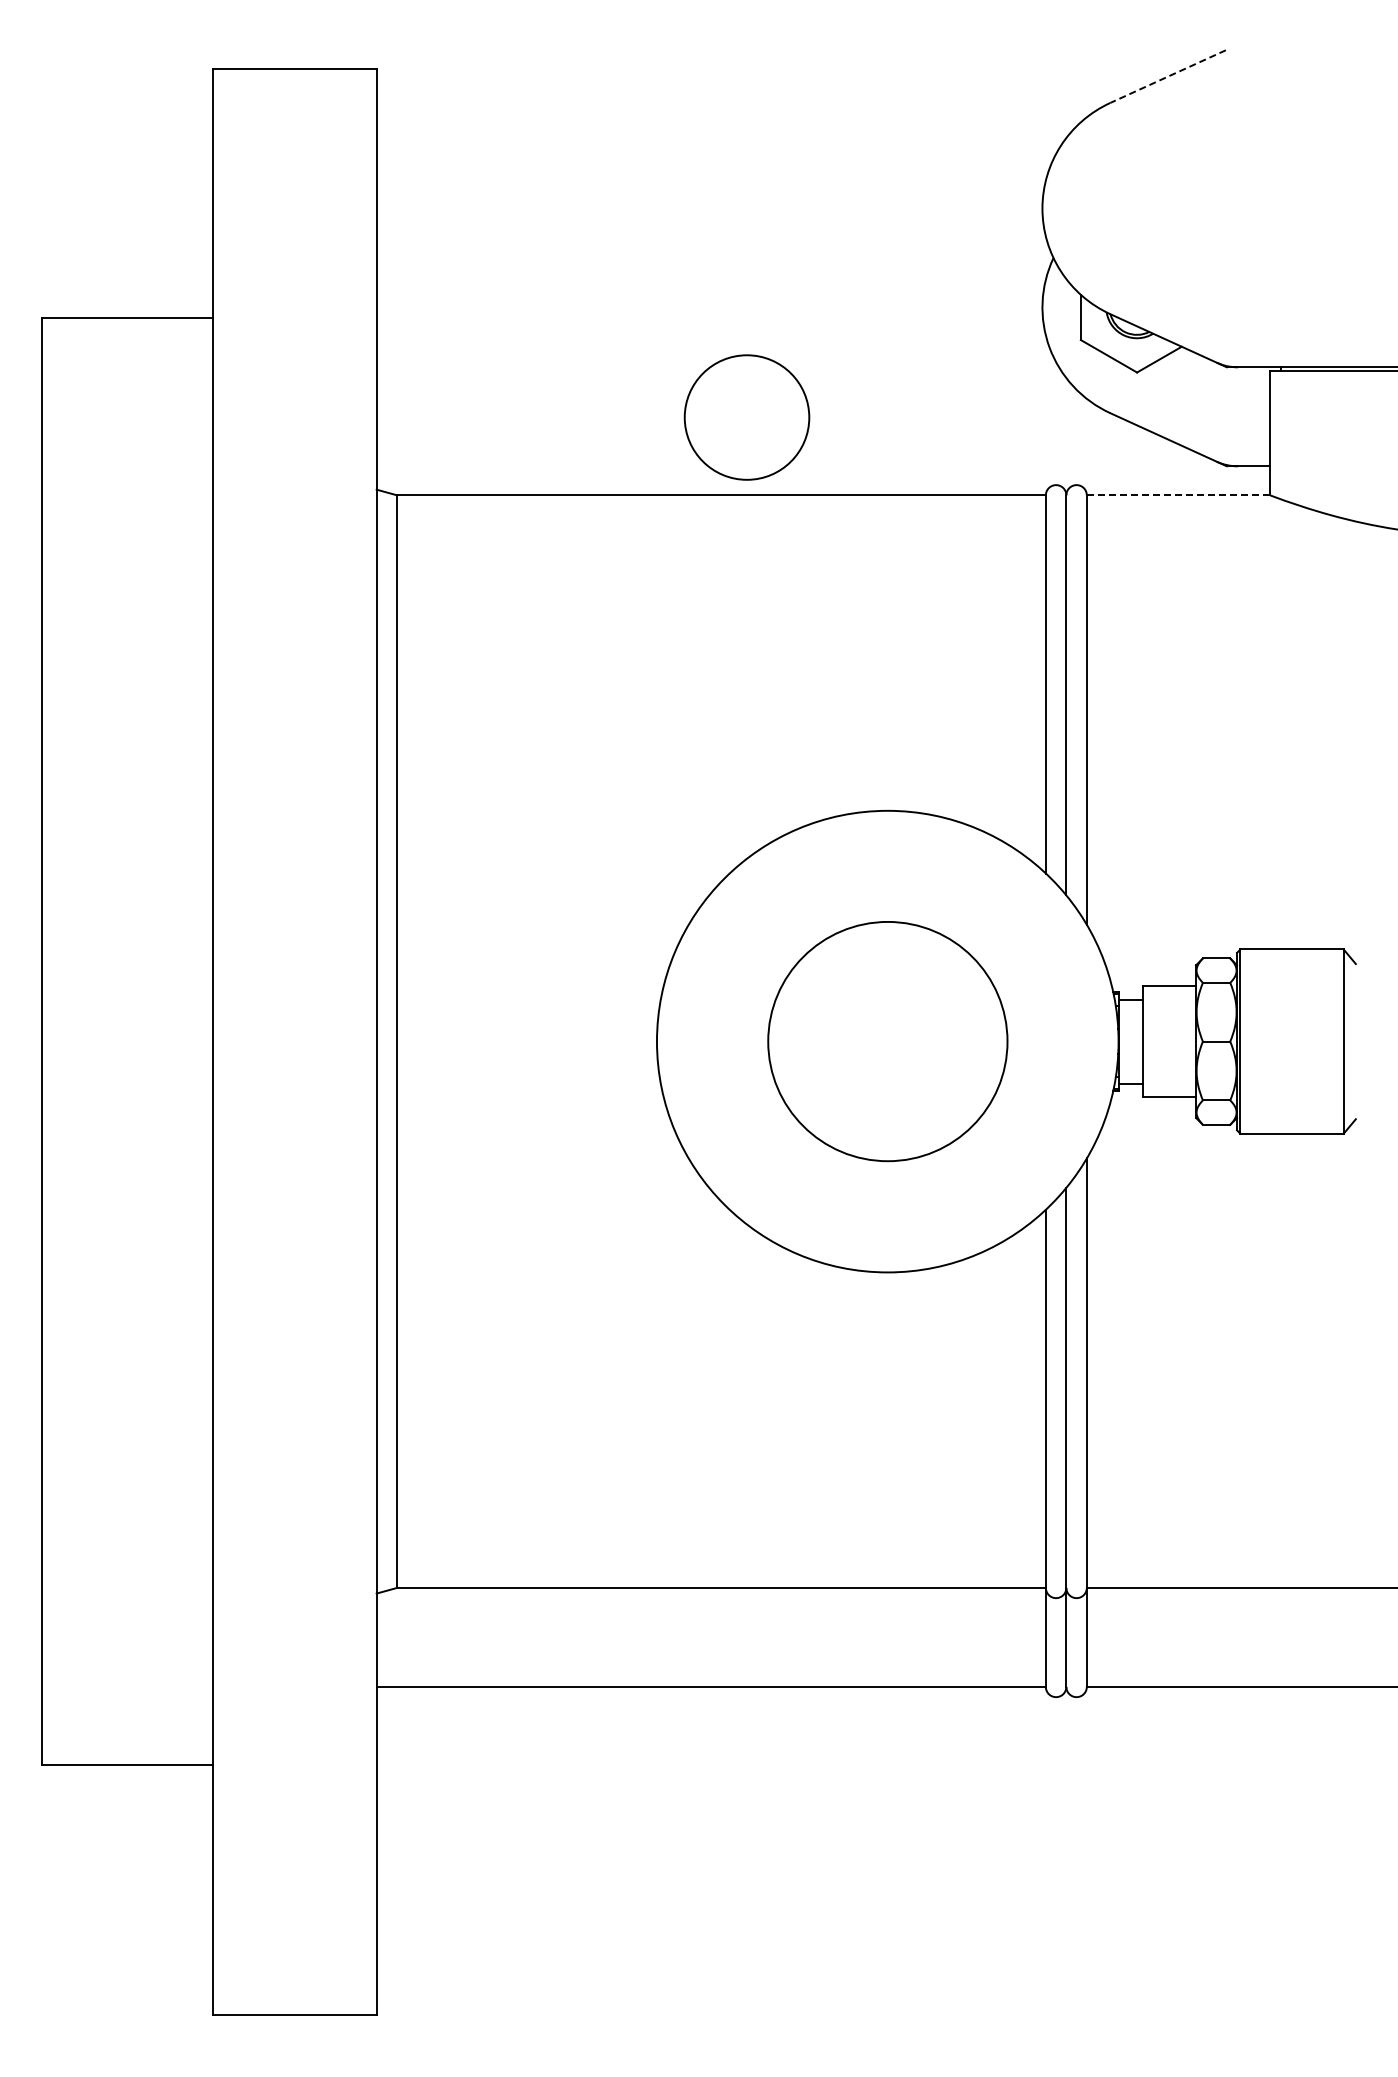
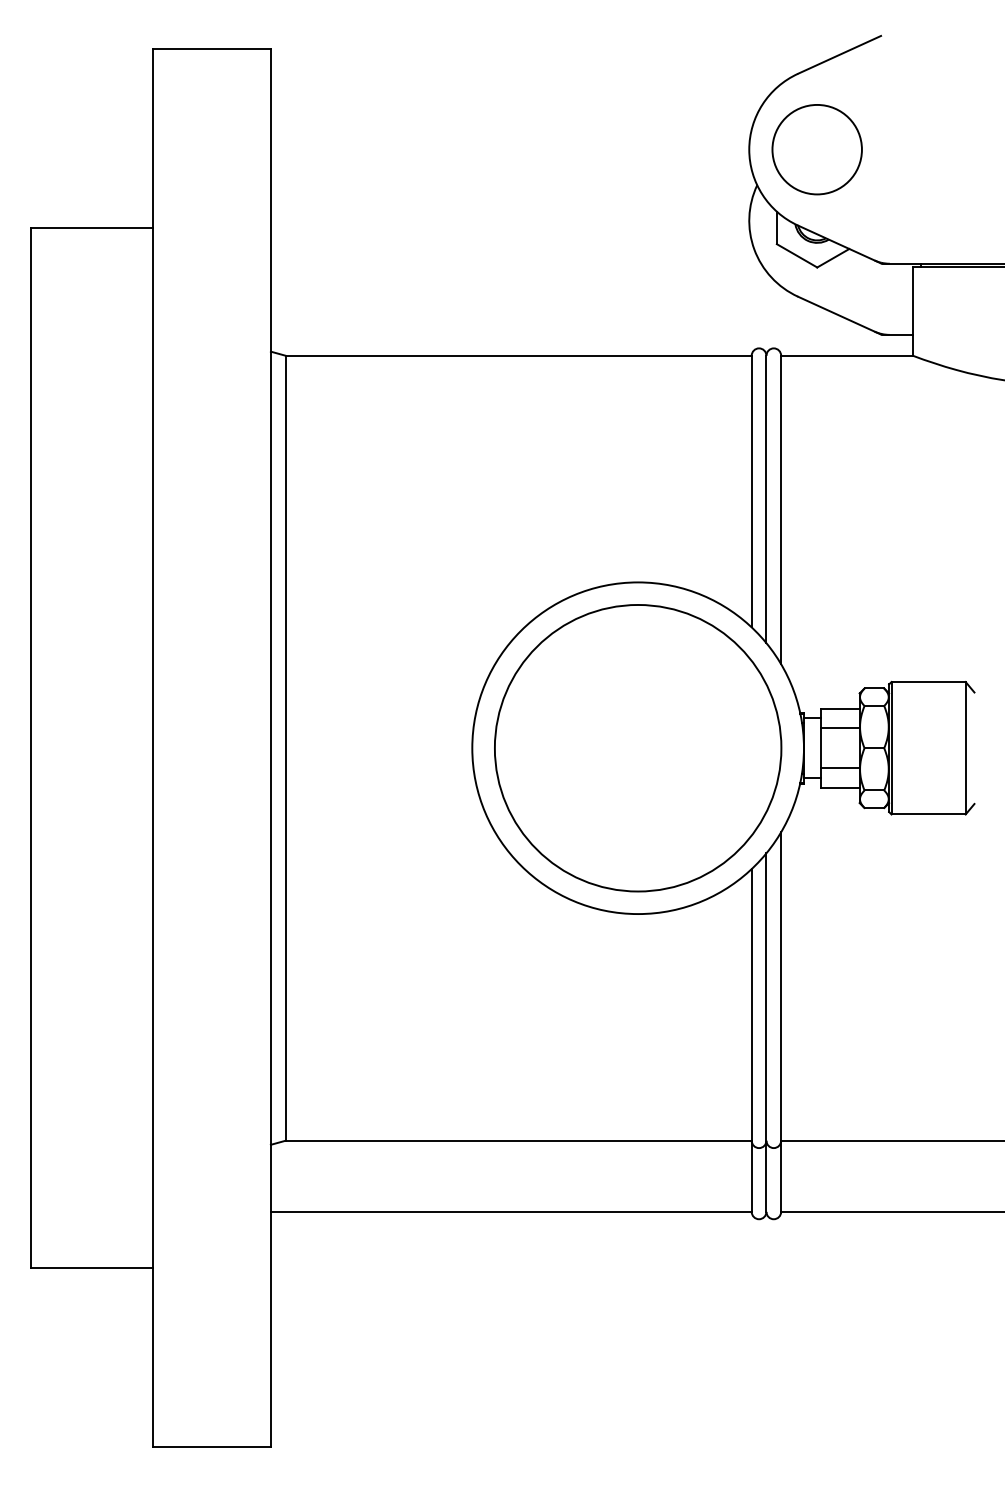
line: (1167, 76) -> (839, 54), dashed -> solid
circle: (746, 417) -> (816, 149), moved
line: (1178, 495) -> (847, 355), dashed -> solid
line: (1169, 1013) -> (840, 728), added
circle: (887, 1041) -> (637, 748), size x1.67
line: (1169, 1069) -> (840, 768), added

